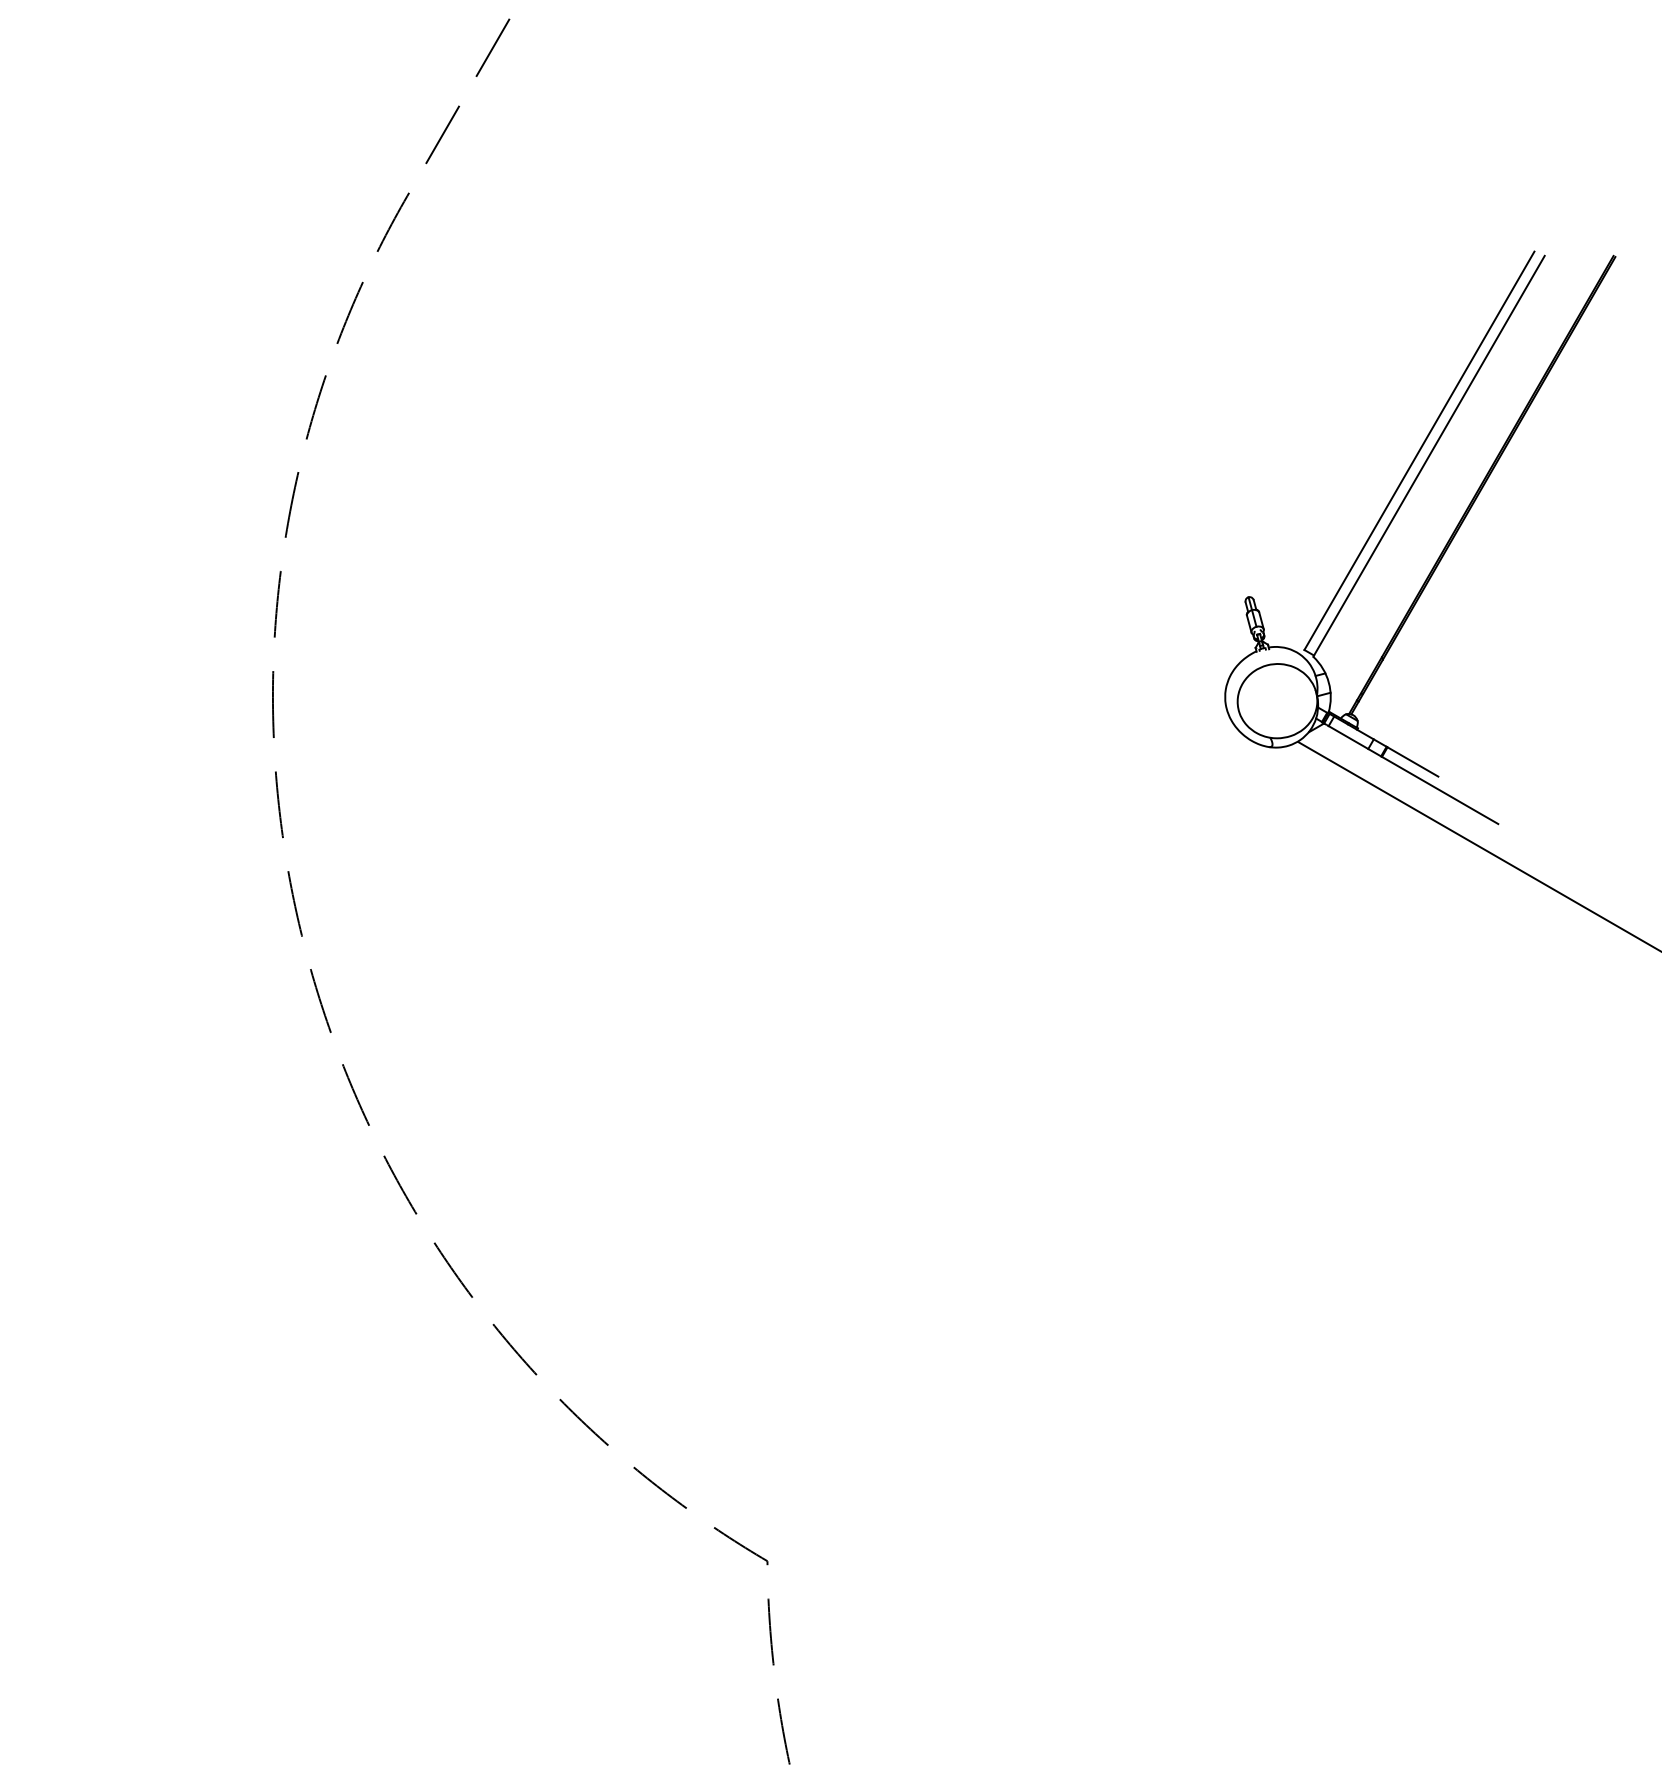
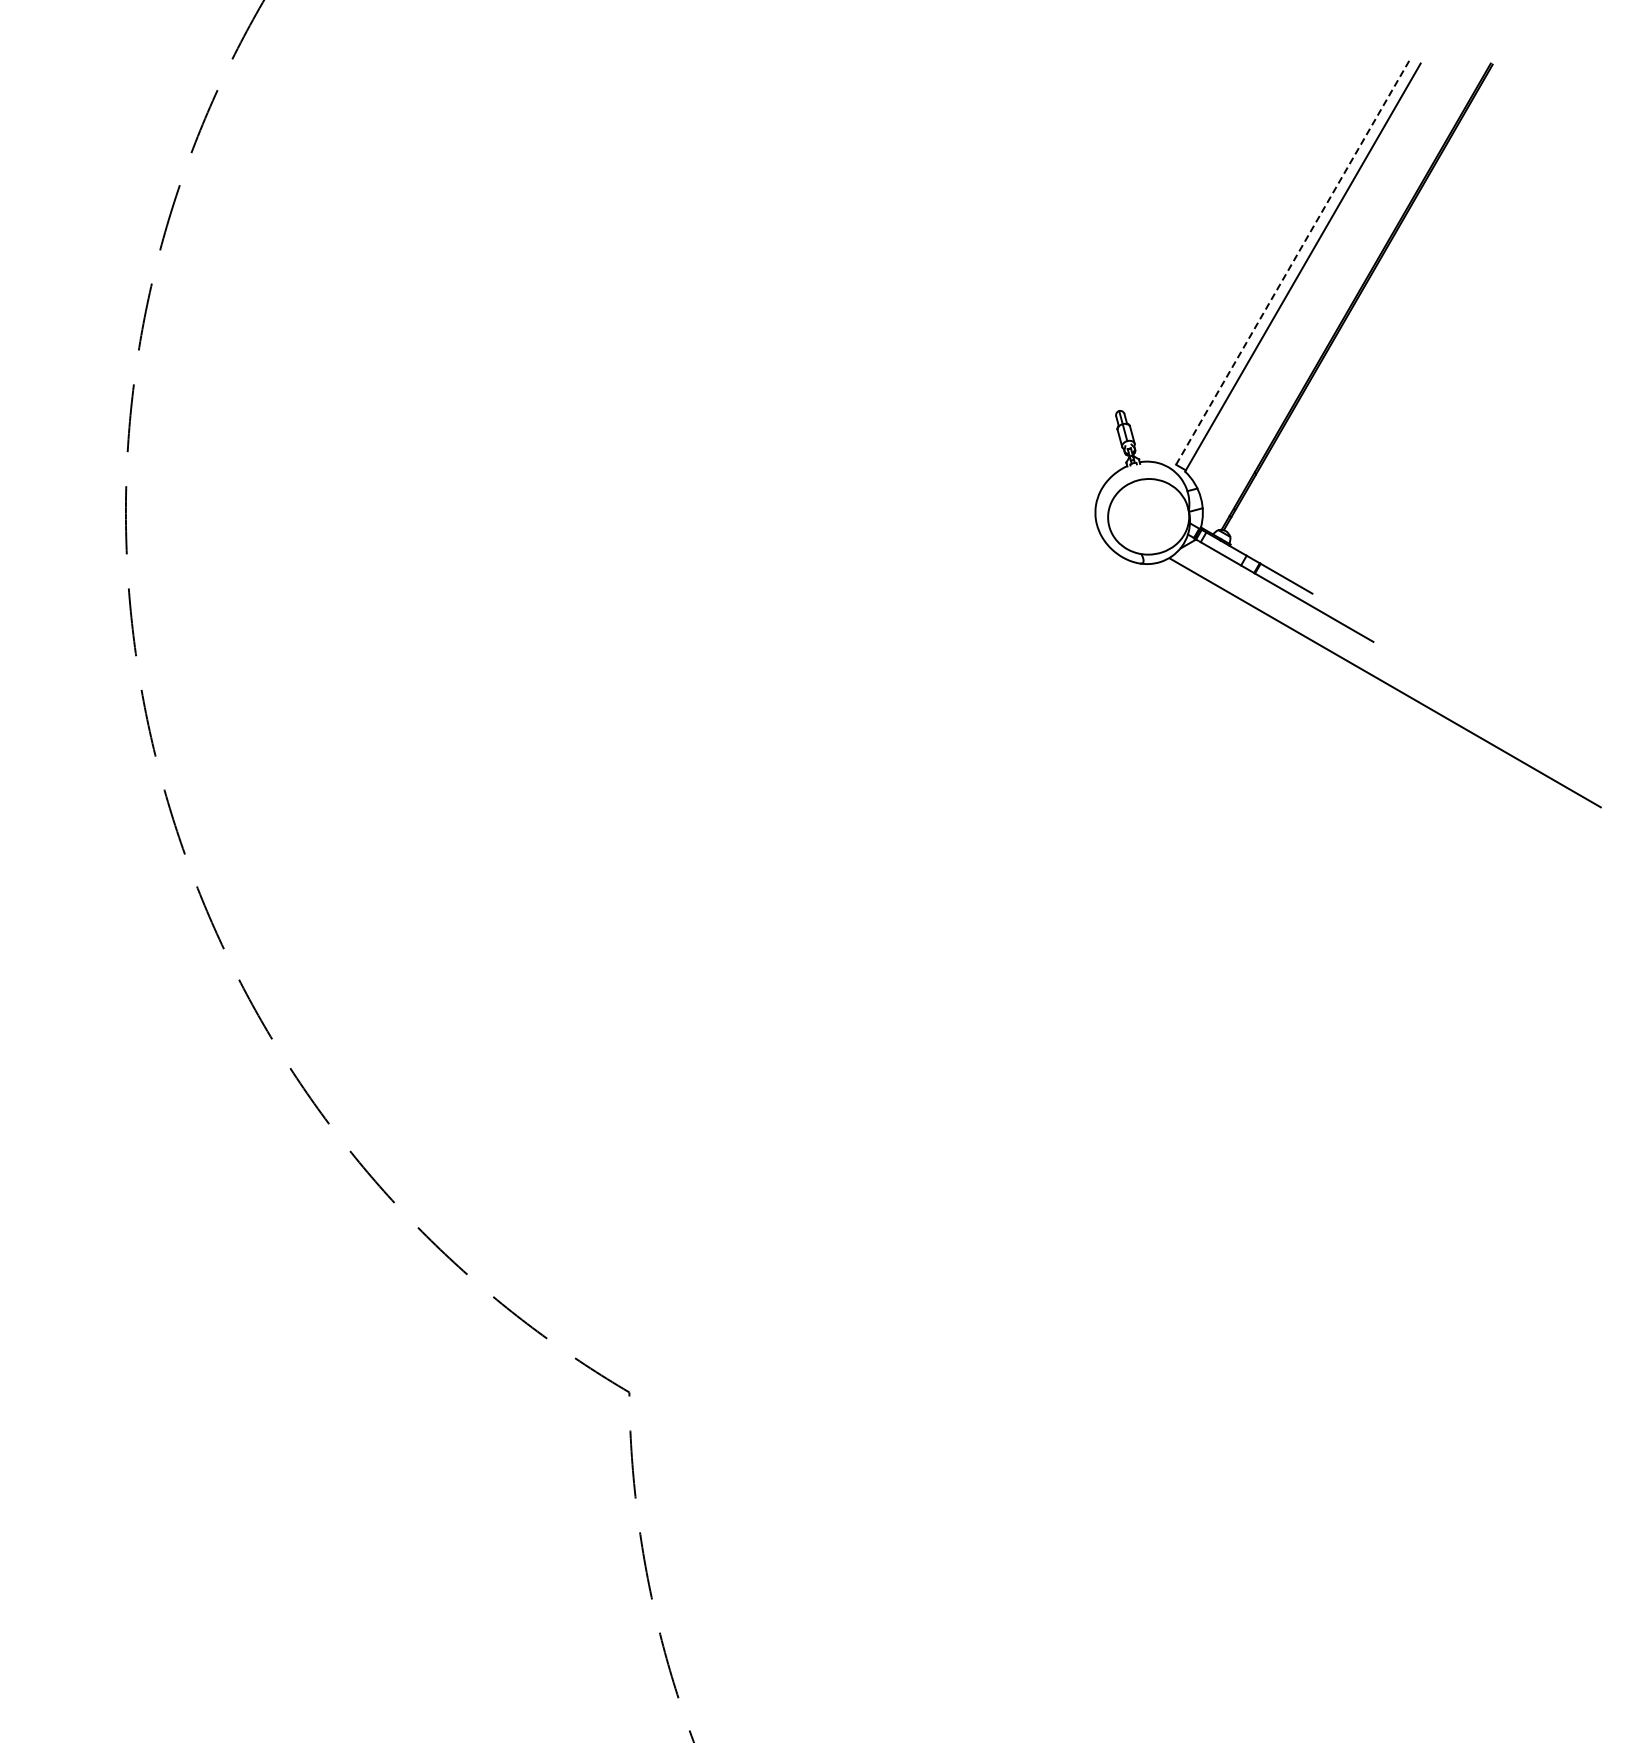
line: (1419, 450) -> (1293, 261), solid -> dashed

